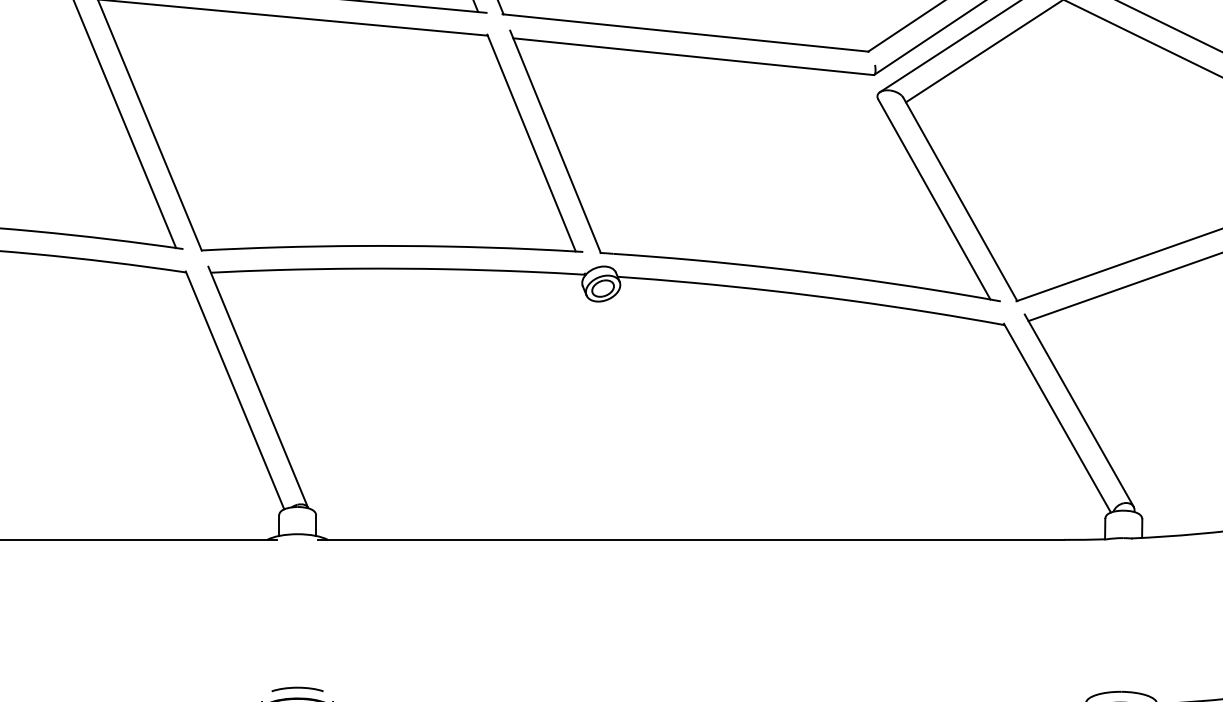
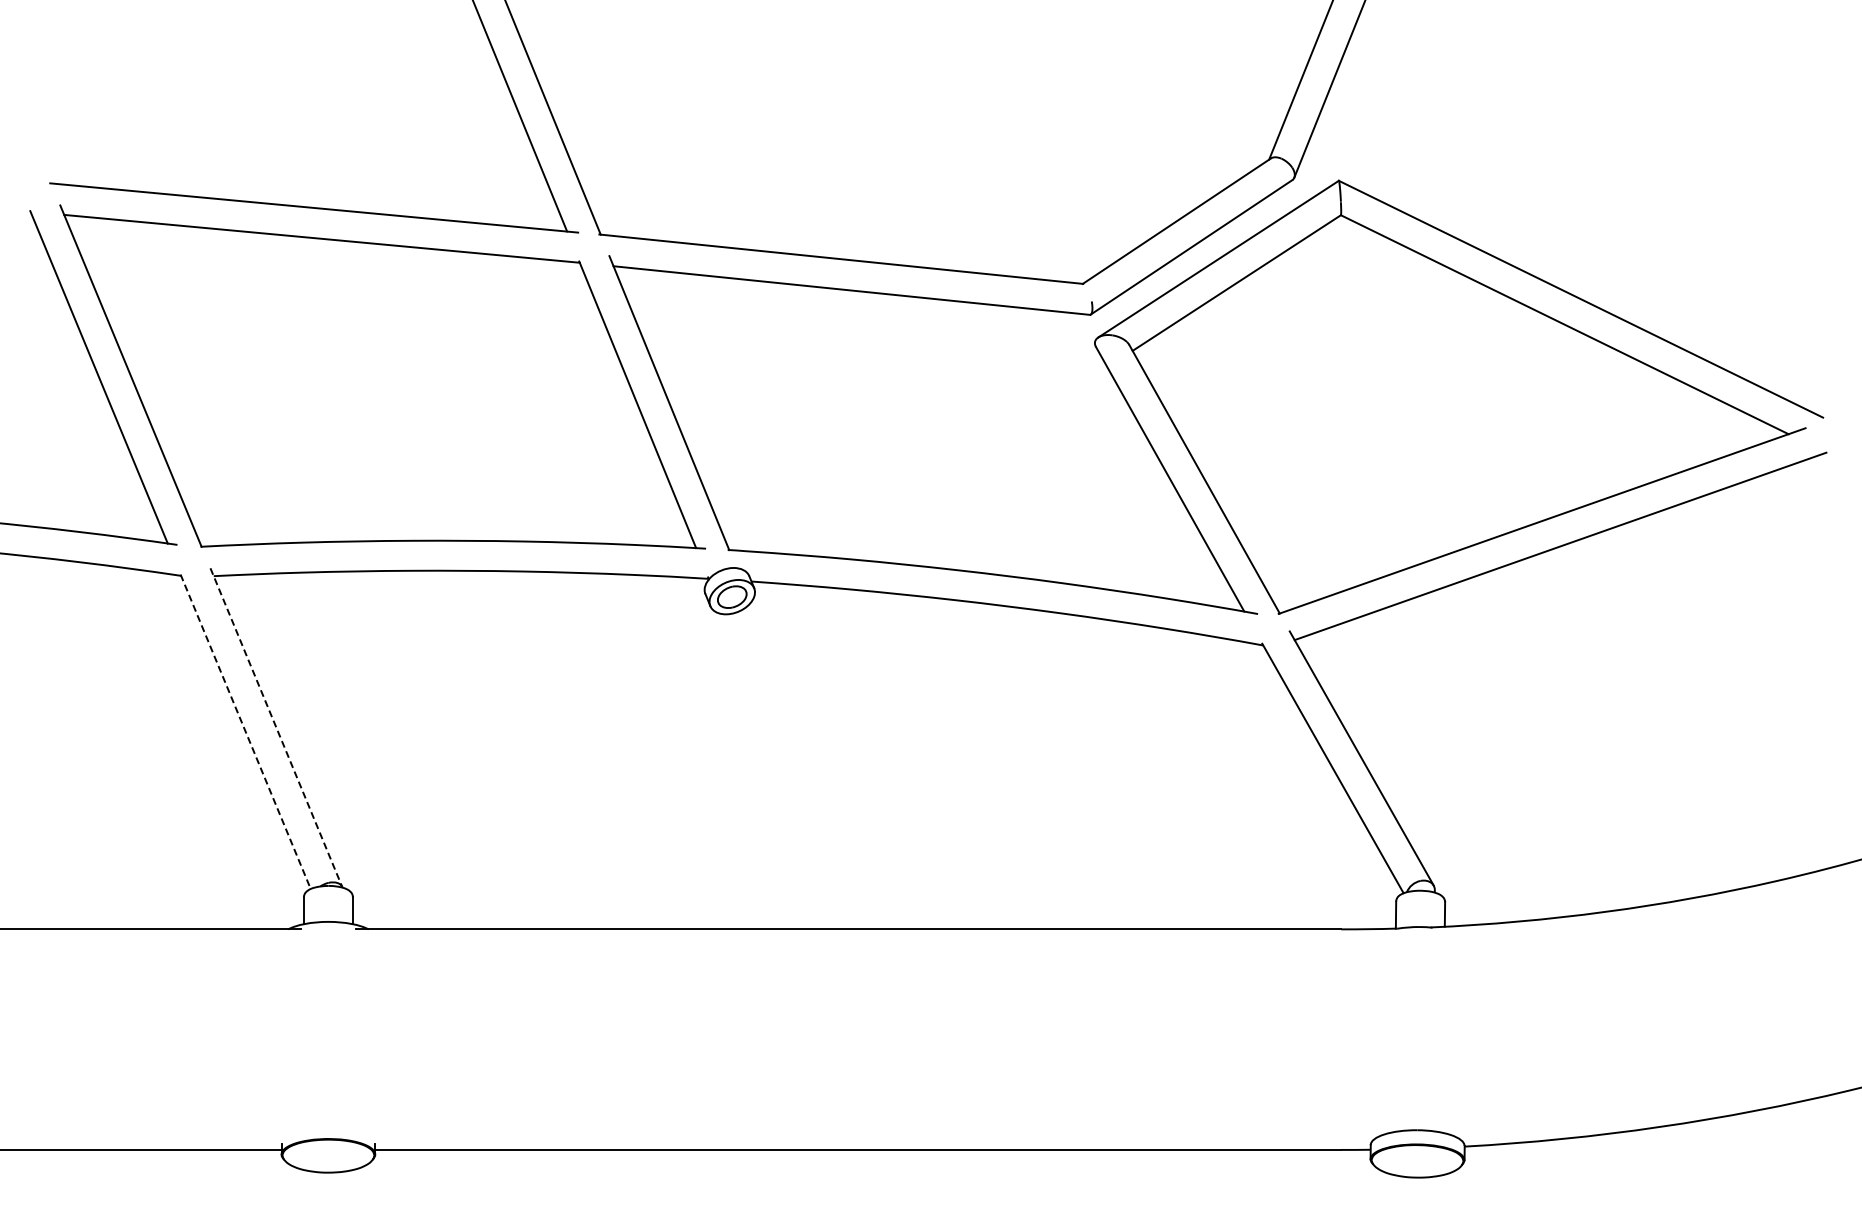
line: (258, 387) -> (276, 728), solid -> dashed
line: (234, 390) -> (245, 732), solid -> dashed
curve: (297, 688) -> (328, 1125), removed

